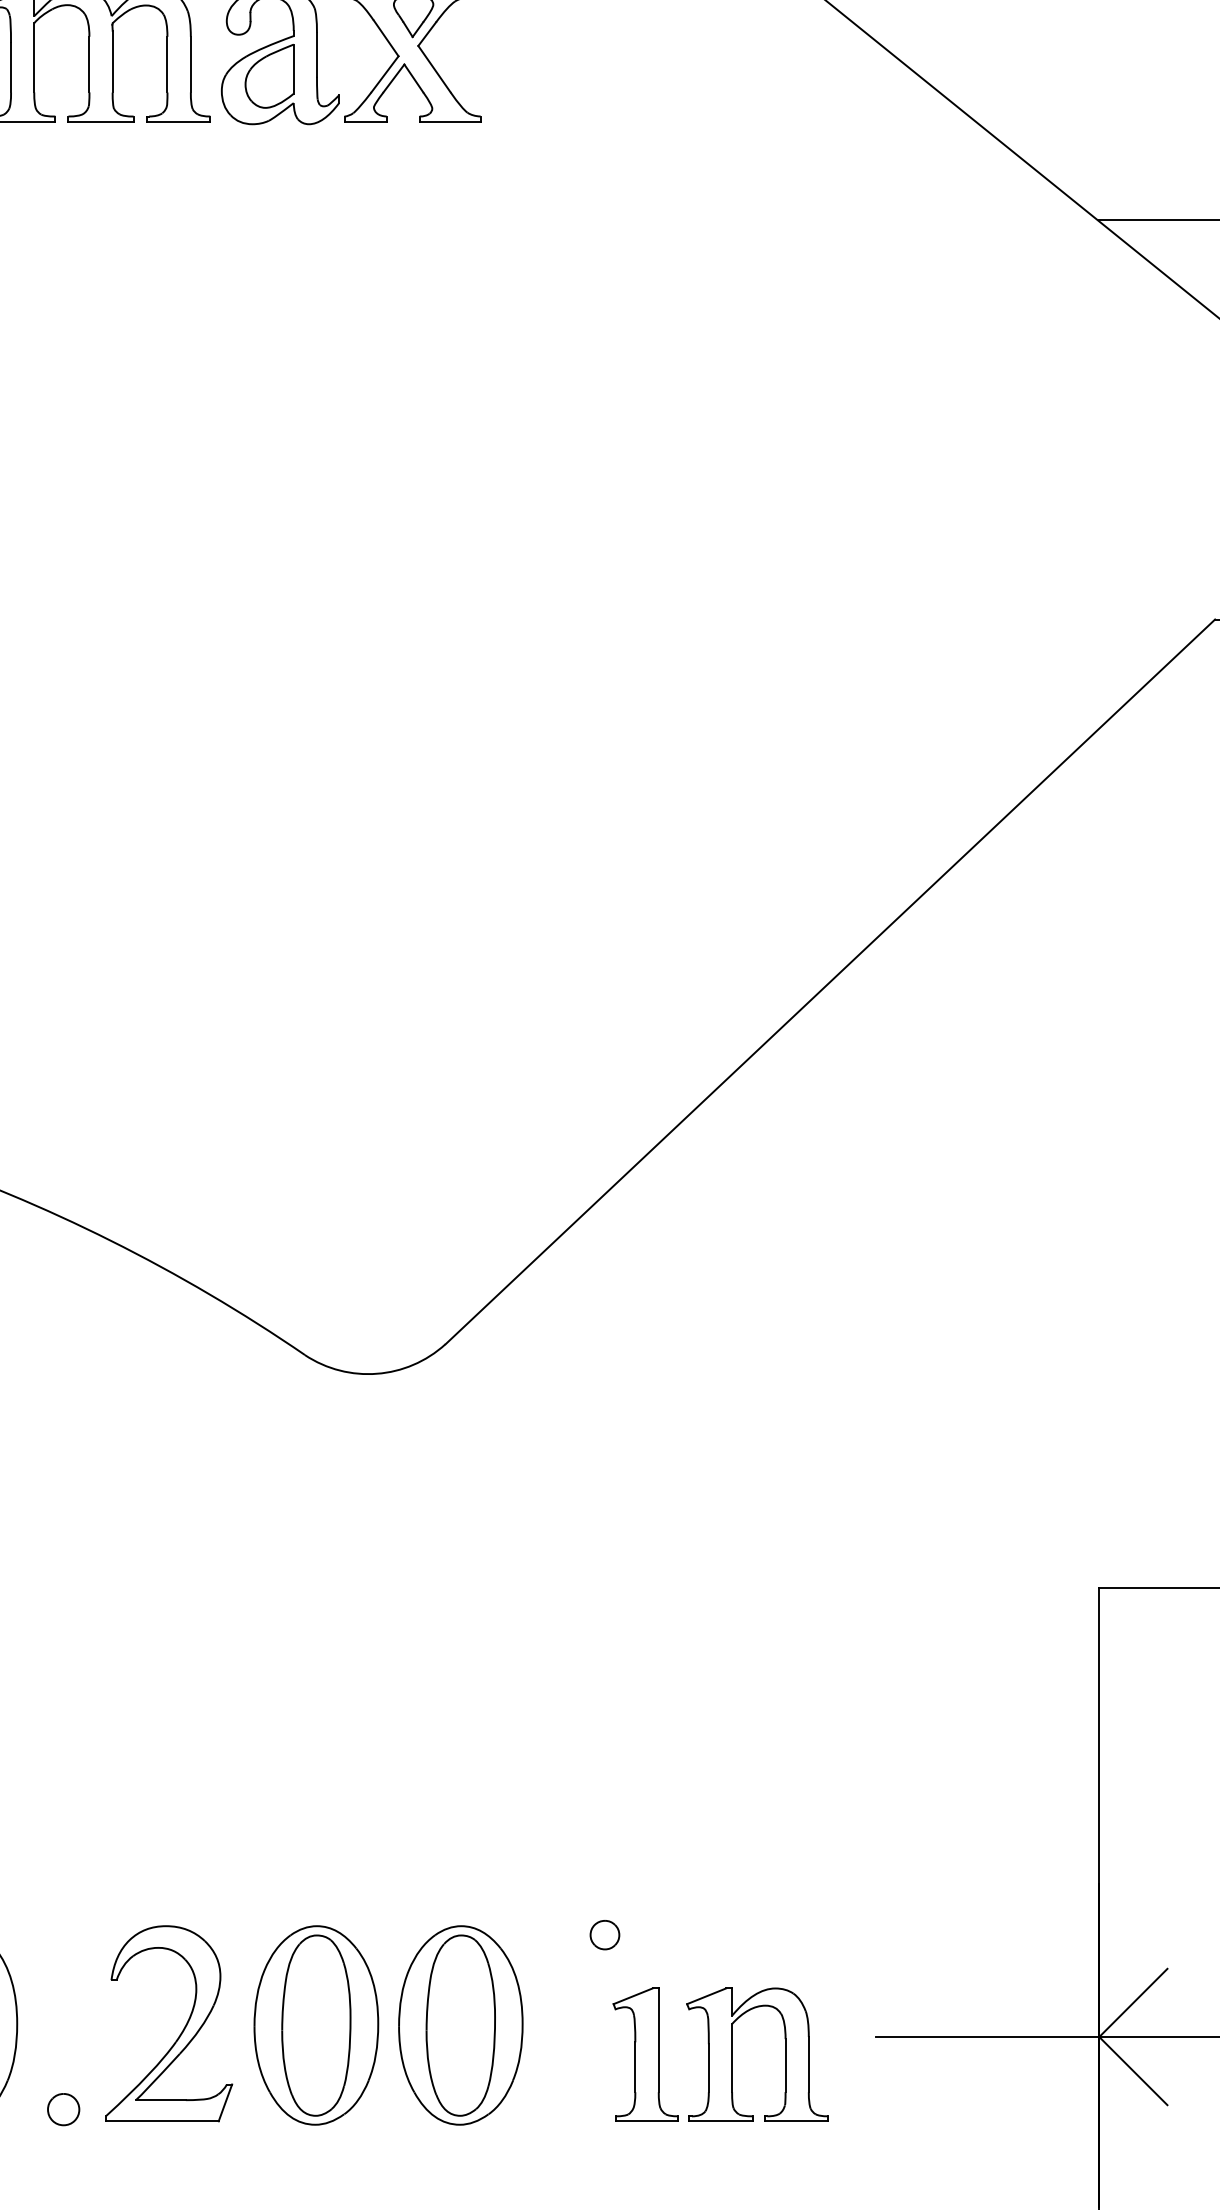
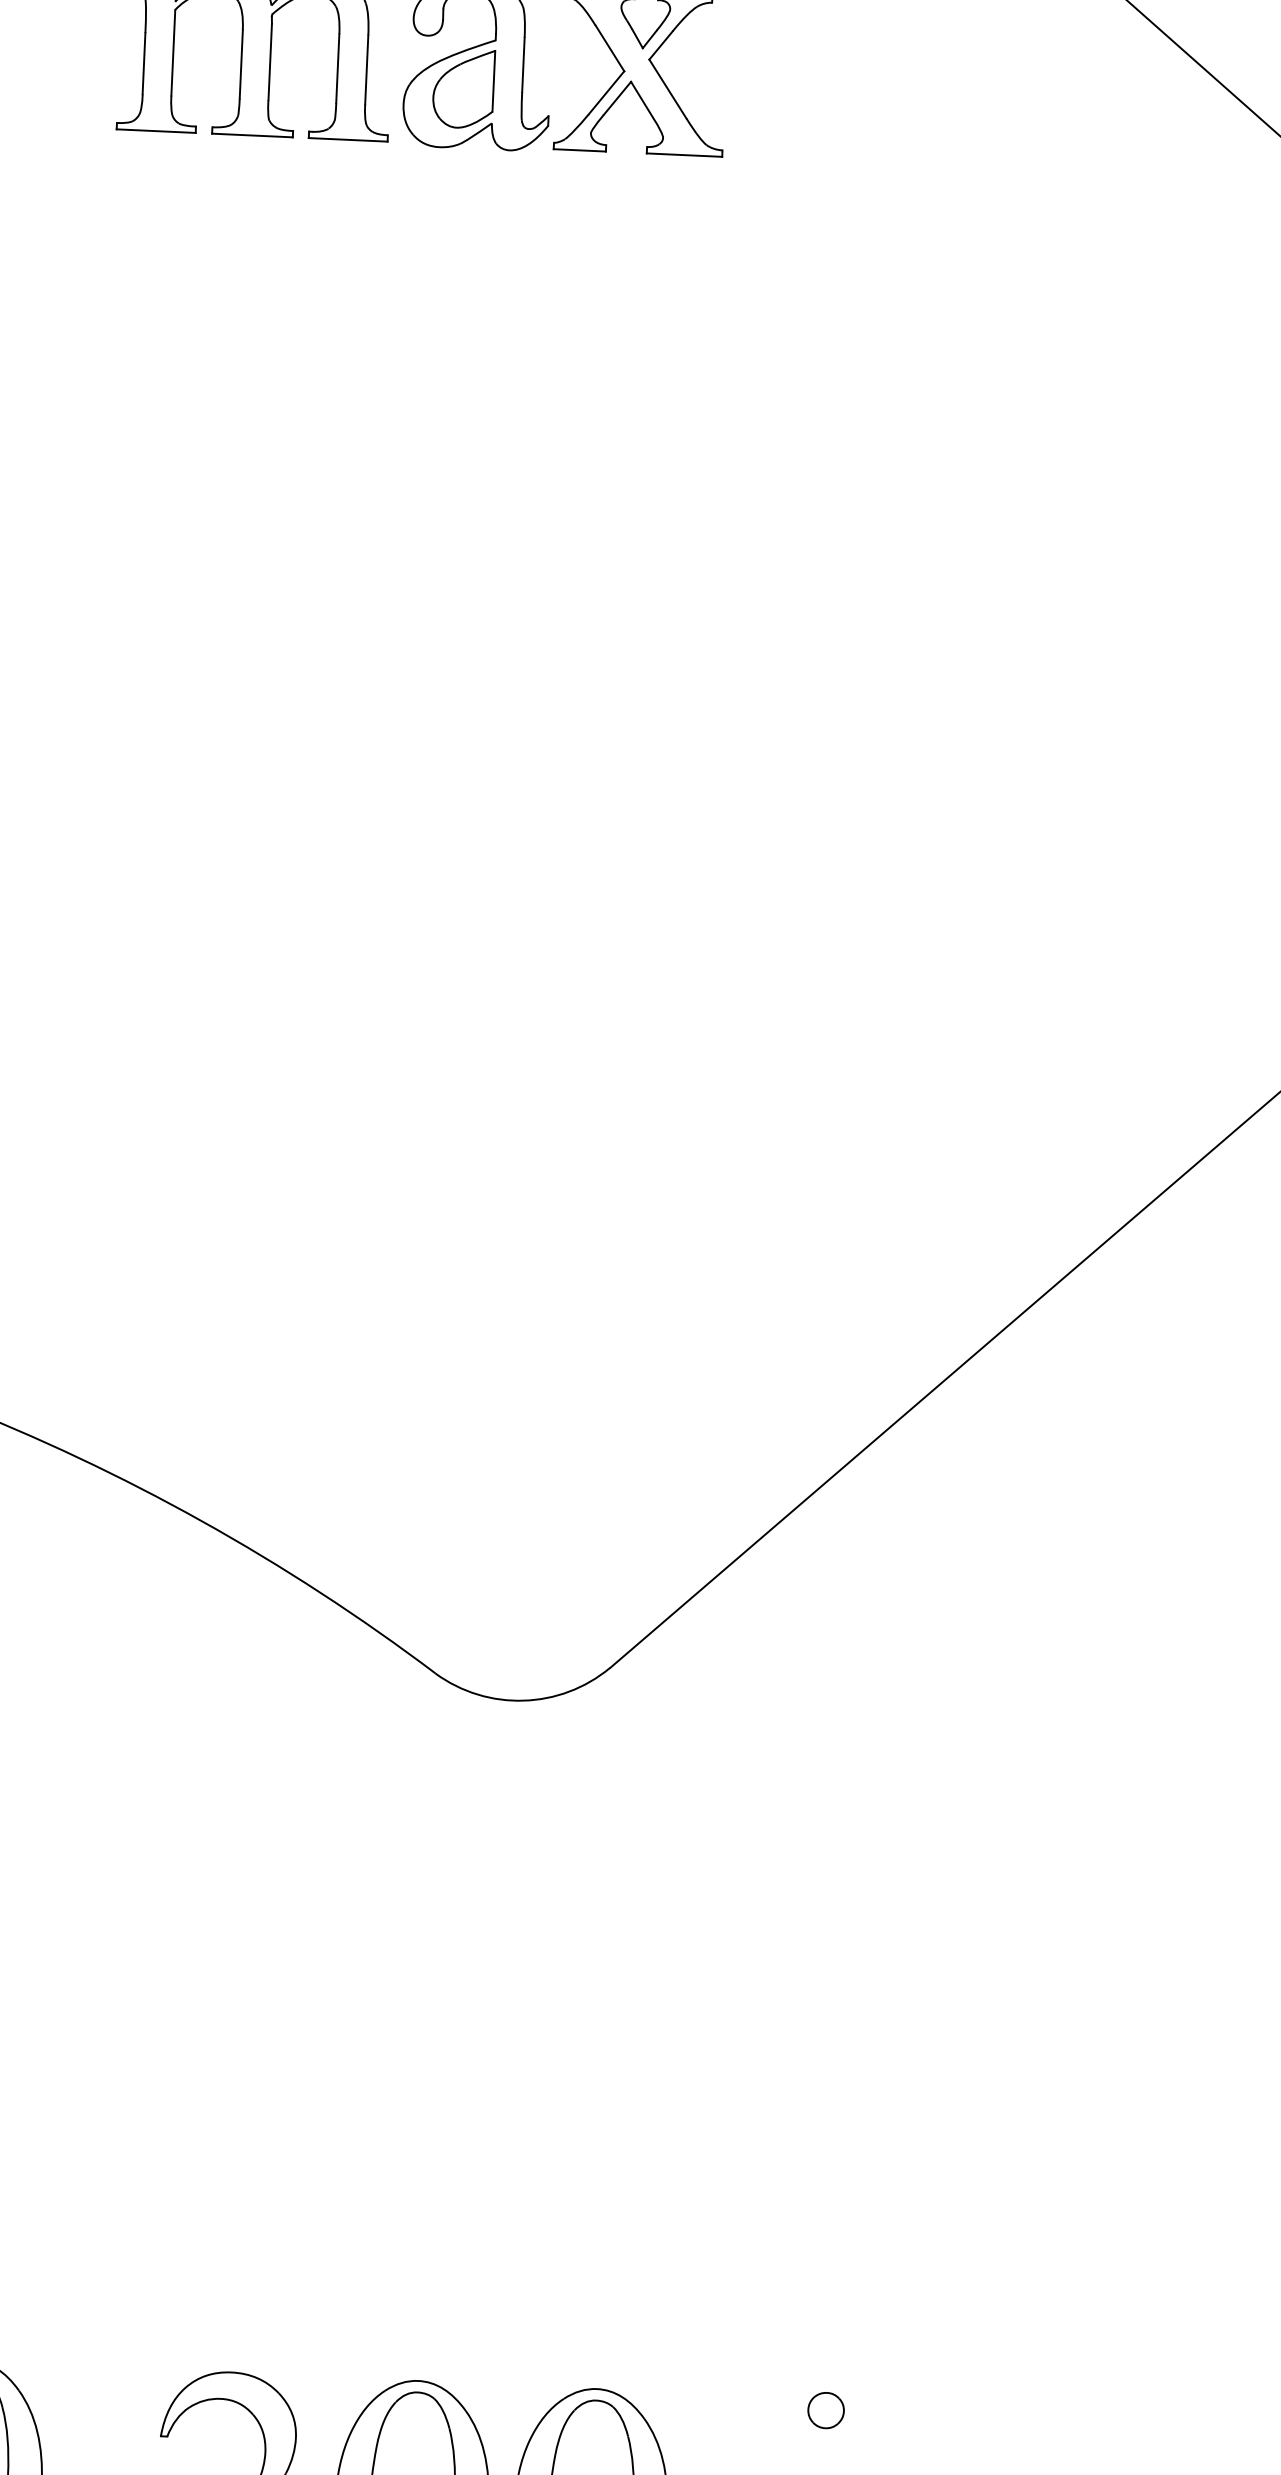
part: (604, 1935) -> (825, 2411), moved

